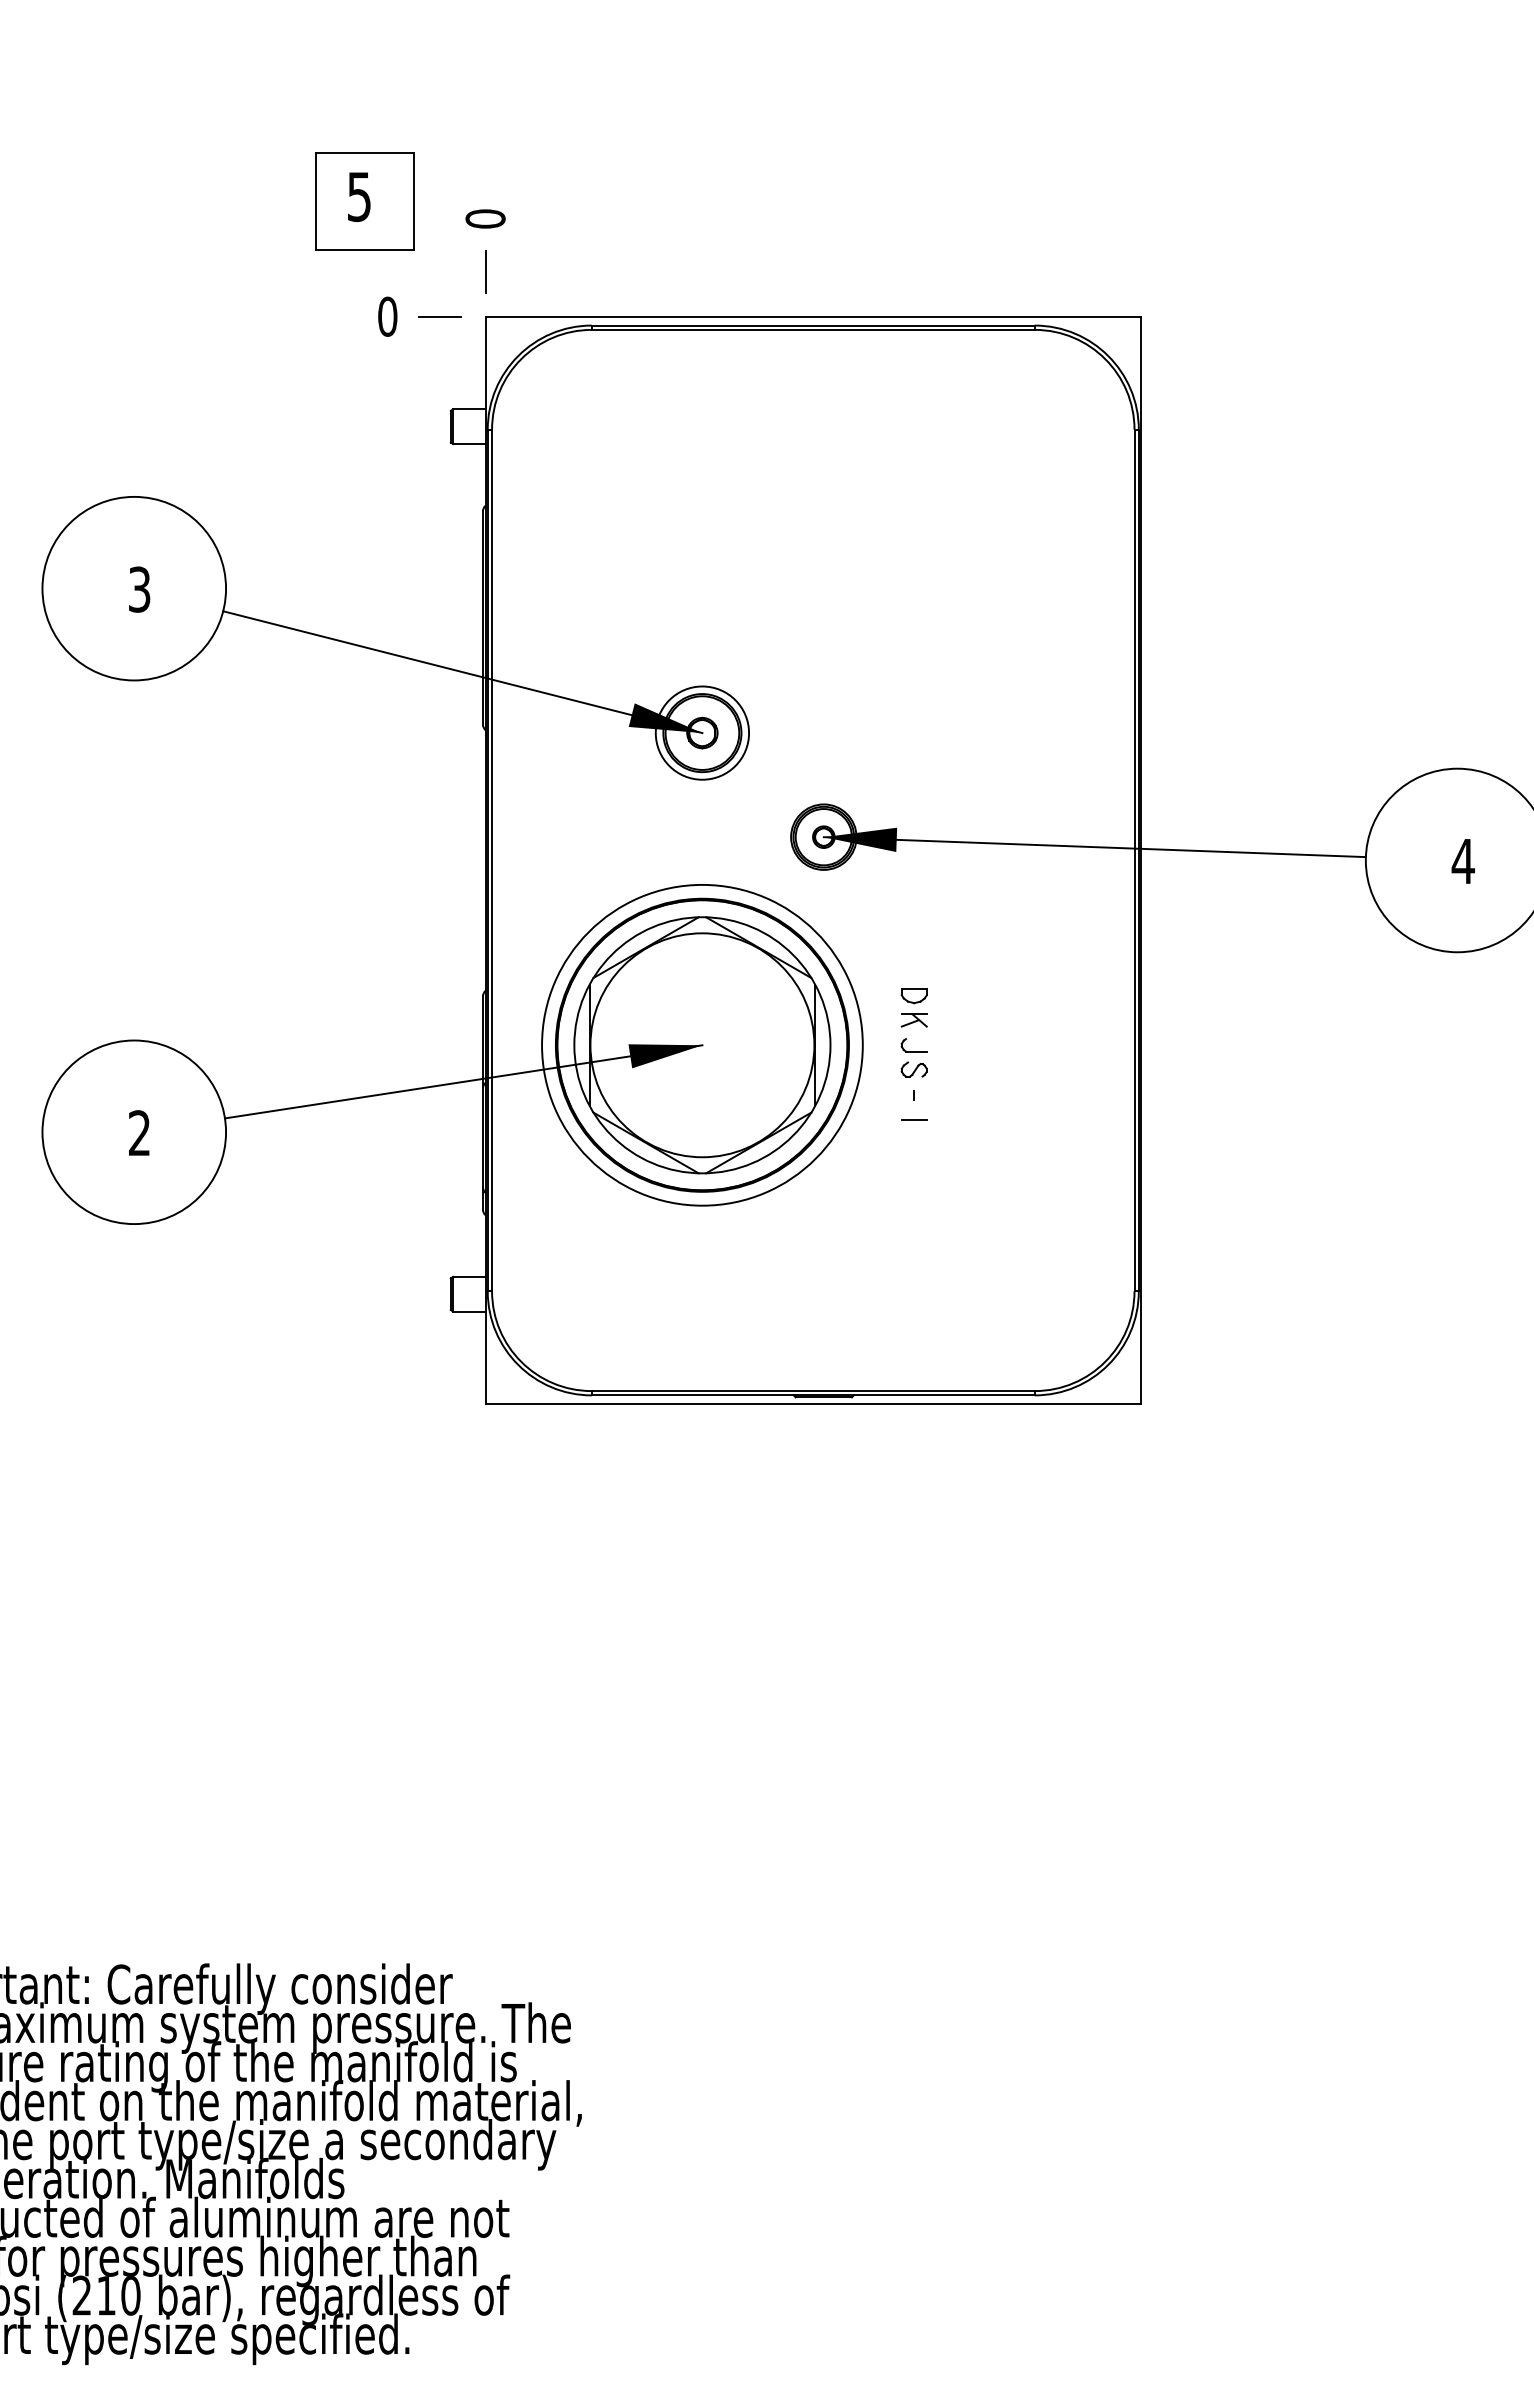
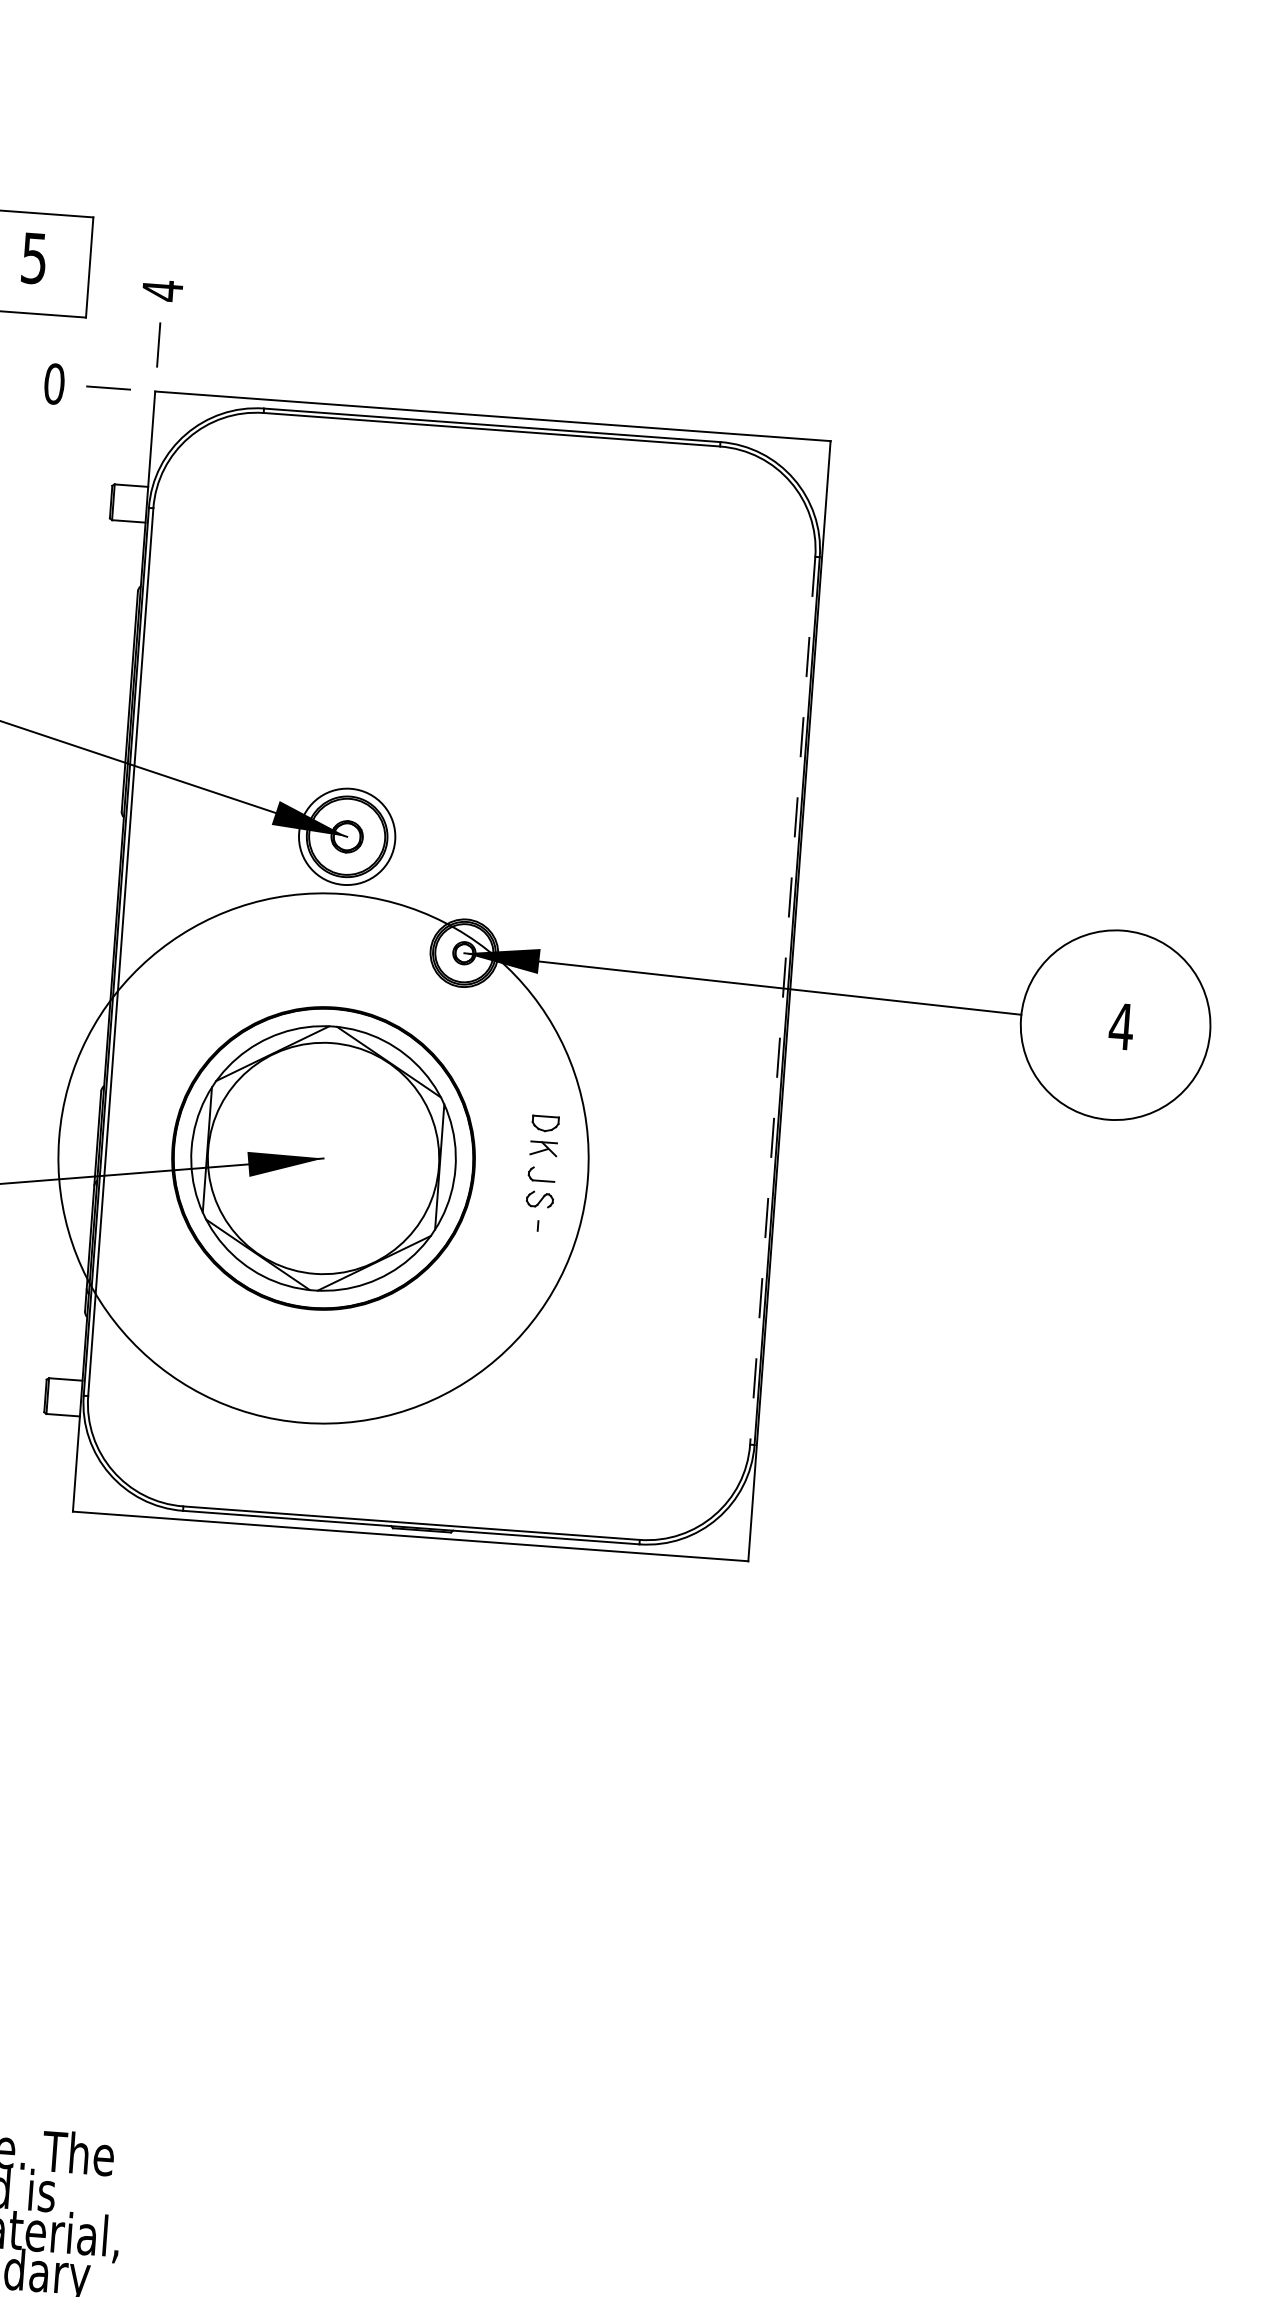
text: (485, 219) -> (162, 291), 0 -> 4
line: (1134, 860) -> (782, 1000), solid -> dashed
circle: (702, 1044) -> (323, 1157), size x1.6
line: (913, 1120) -> (535, 1251), removed

